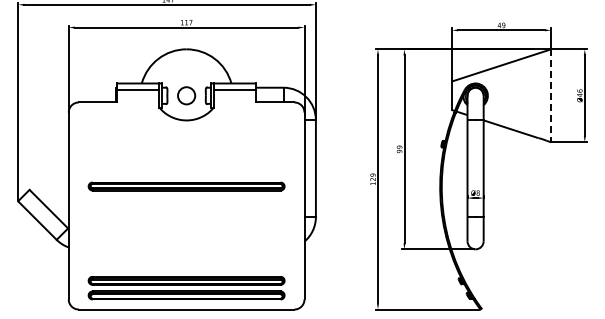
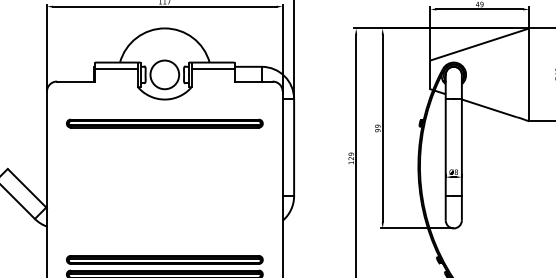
circle: (186, 95) -> (164, 74), size x1.67
line: (551, 96) -> (529, 75), dashed -> solid
part: (186, 186) -> (164, 123), moved

